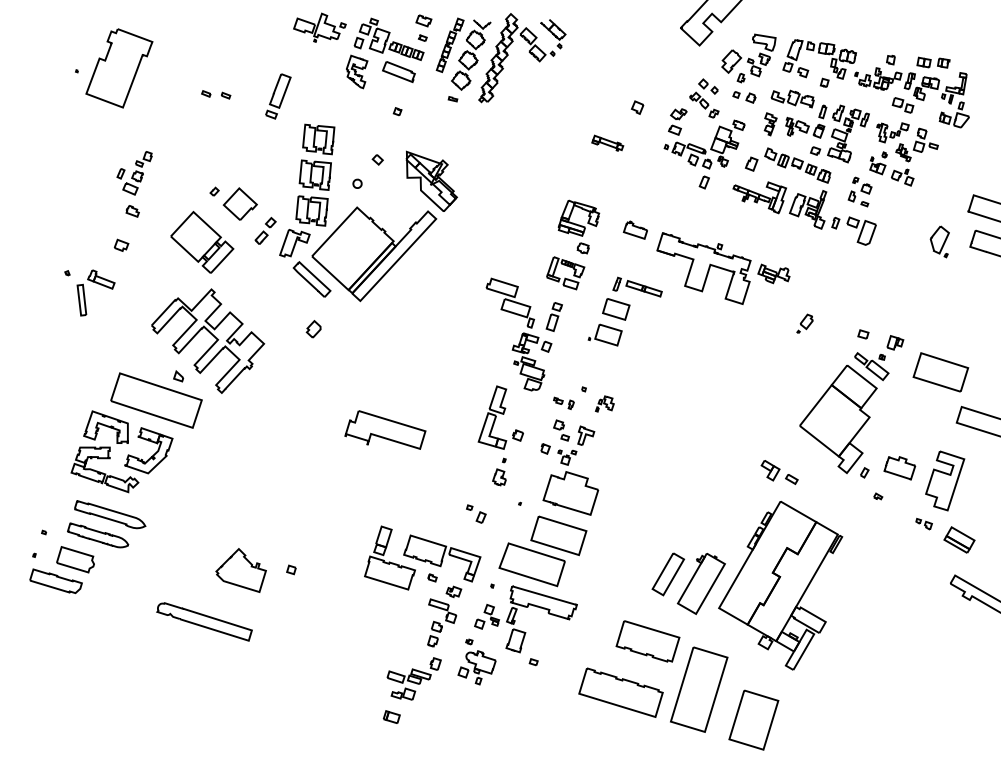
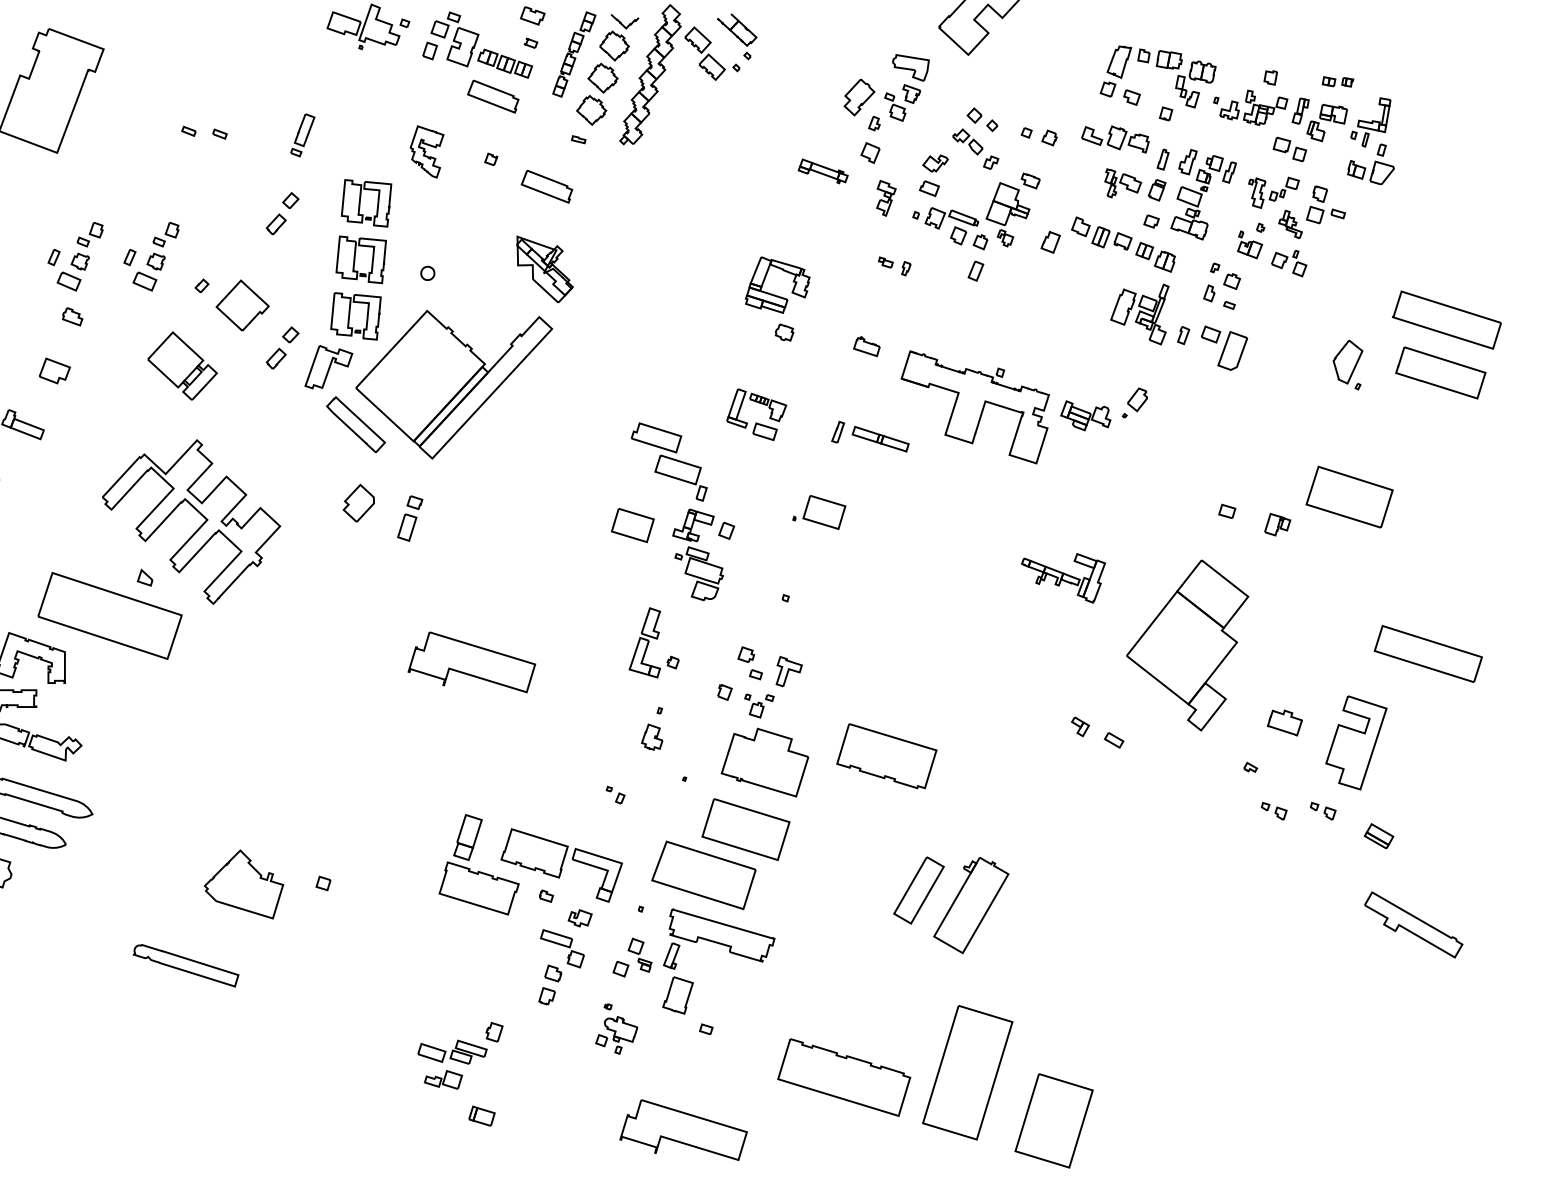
part: (748, 58) -> (886, 92), moved
part: (933, 62) -> (1337, 81), size x0.6
part: (357, 71) -> (427, 151), moved
part: (278, 96) -> (302, 135), size x0.6
part: (770, 124) -> (886, 198), moved
part: (432, 128) -> (546, 185), added
part: (607, 142) -> (822, 170), moved
part: (265, 145) -> (282, 212), added
part: (377, 159) -> (459, 234), removed
part: (182, 173) -> (151, 257), added
part: (431, 180) -> (544, 268), size x0.7
part: (759, 197) -> (1063, 577), moved
part: (578, 226) -> (777, 298), moved
part: (634, 229) -> (865, 345), size x0.7
part: (202, 242) -> (182, 366), size x0.7
part: (121, 244) -> (54, 369), size x1.4
part: (616, 309) -> (633, 525), moved
part: (553, 316) -> (408, 517), moved
part: (804, 323) -> (1134, 402), moved
part: (313, 329) -> (358, 503), size x1.4
part: (871, 366) -> (1240, 562), removed
part: (940, 372) -> (1349, 497), moved
part: (563, 403) -> (893, 266), moved
part: (604, 403) -> (818, 620), removed
part: (500, 417) -> (653, 642), size x0.7
part: (153, 454) -> (105, 701), removed
part: (899, 468) -> (1284, 723), size x0.7
part: (770, 470) -> (1080, 726), size x0.6
part: (864, 472) -> (1228, 729), removed
part: (476, 513) -> (615, 794), size x0.6
part: (892, 523) -> (1273, 810), added
part: (959, 539) -> (1379, 835), size x0.6
part: (780, 585) -> (1096, 908), removed
part: (204, 621) -> (186, 965), size x0.7
part: (647, 641) -> (886, 756), moved
part: (476, 661) -> (615, 1028), size x0.7
part: (413, 678) -> (459, 1055), moved
part: (519, 725) -> (683, 1129), added

